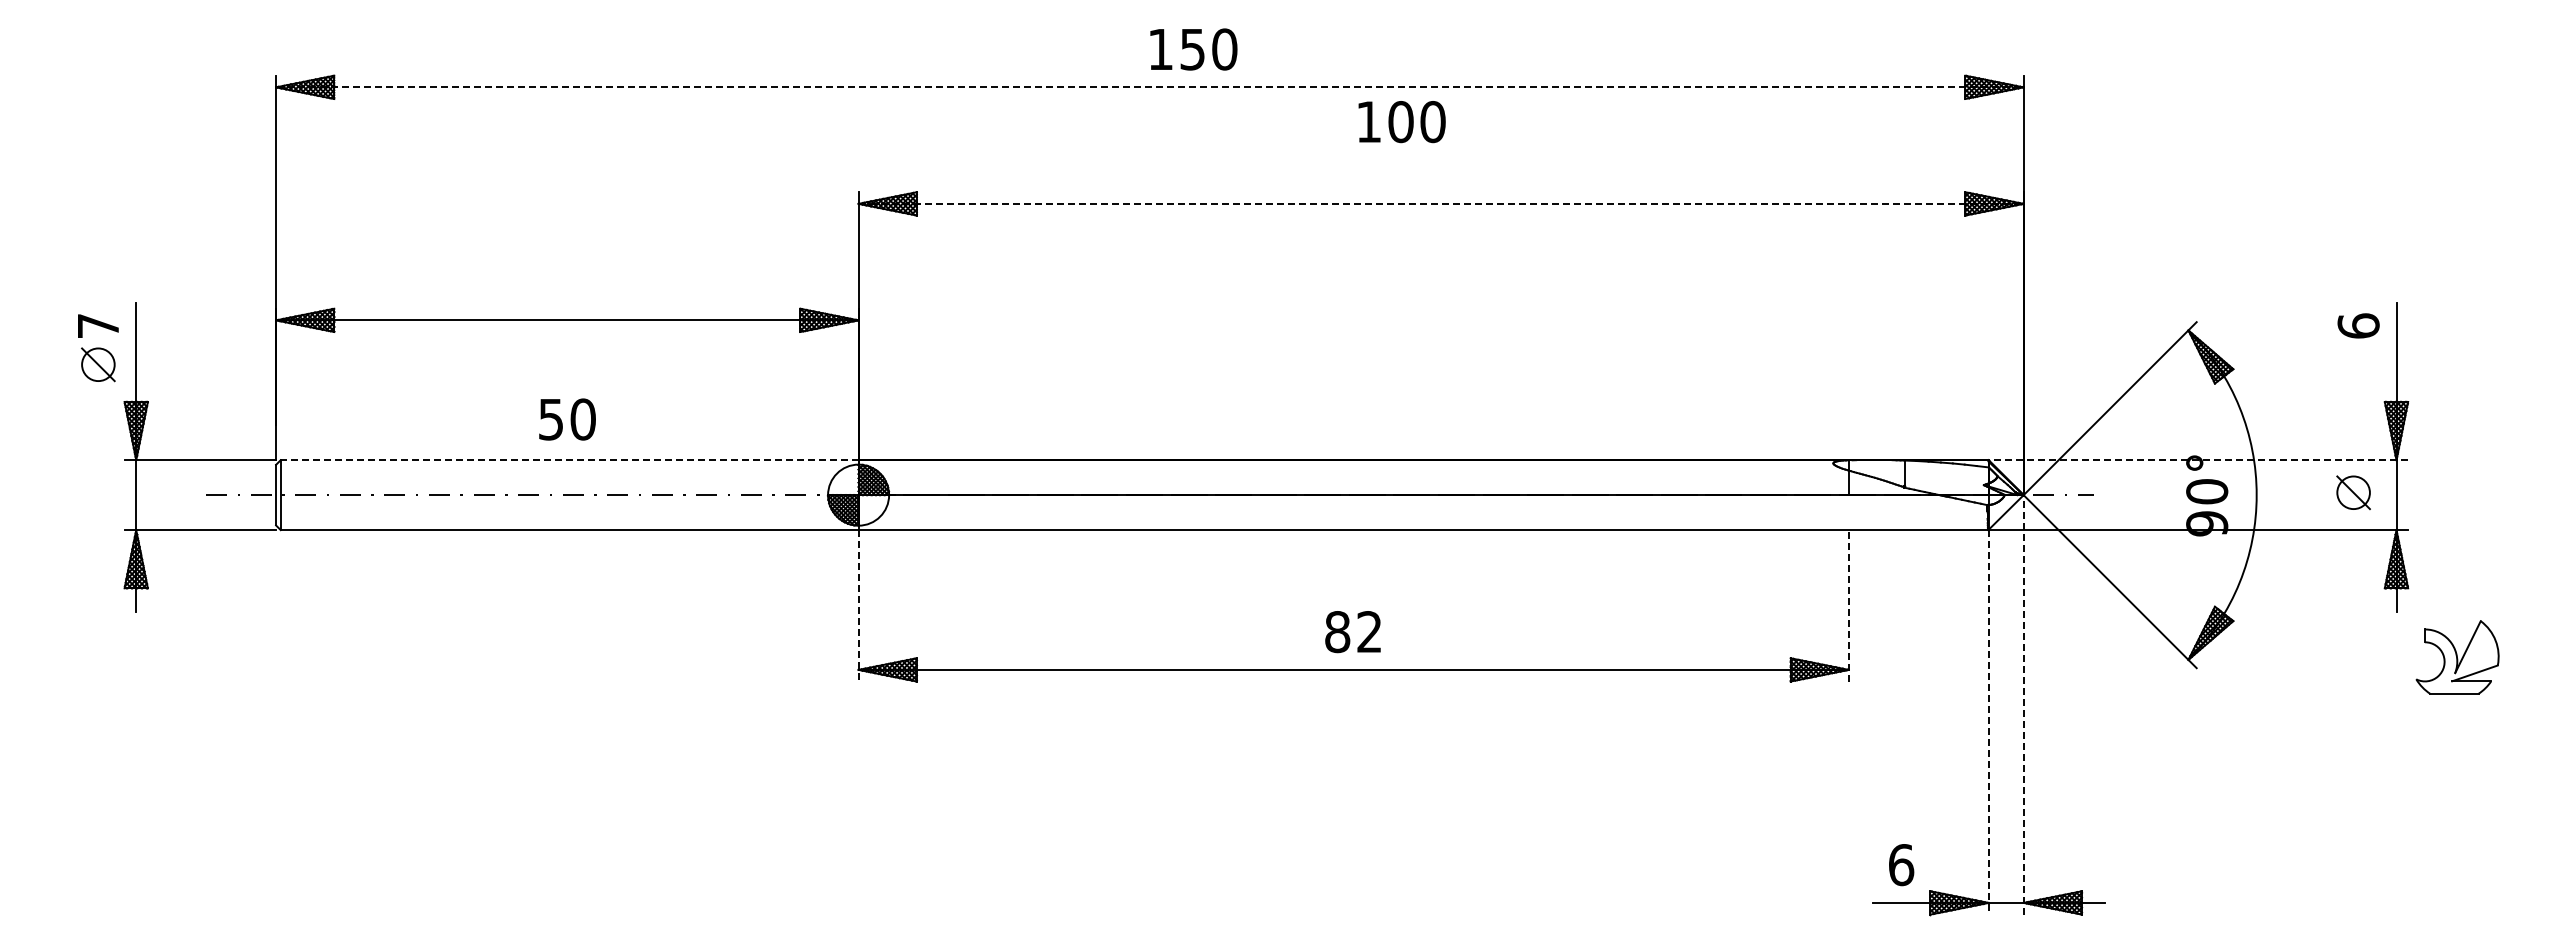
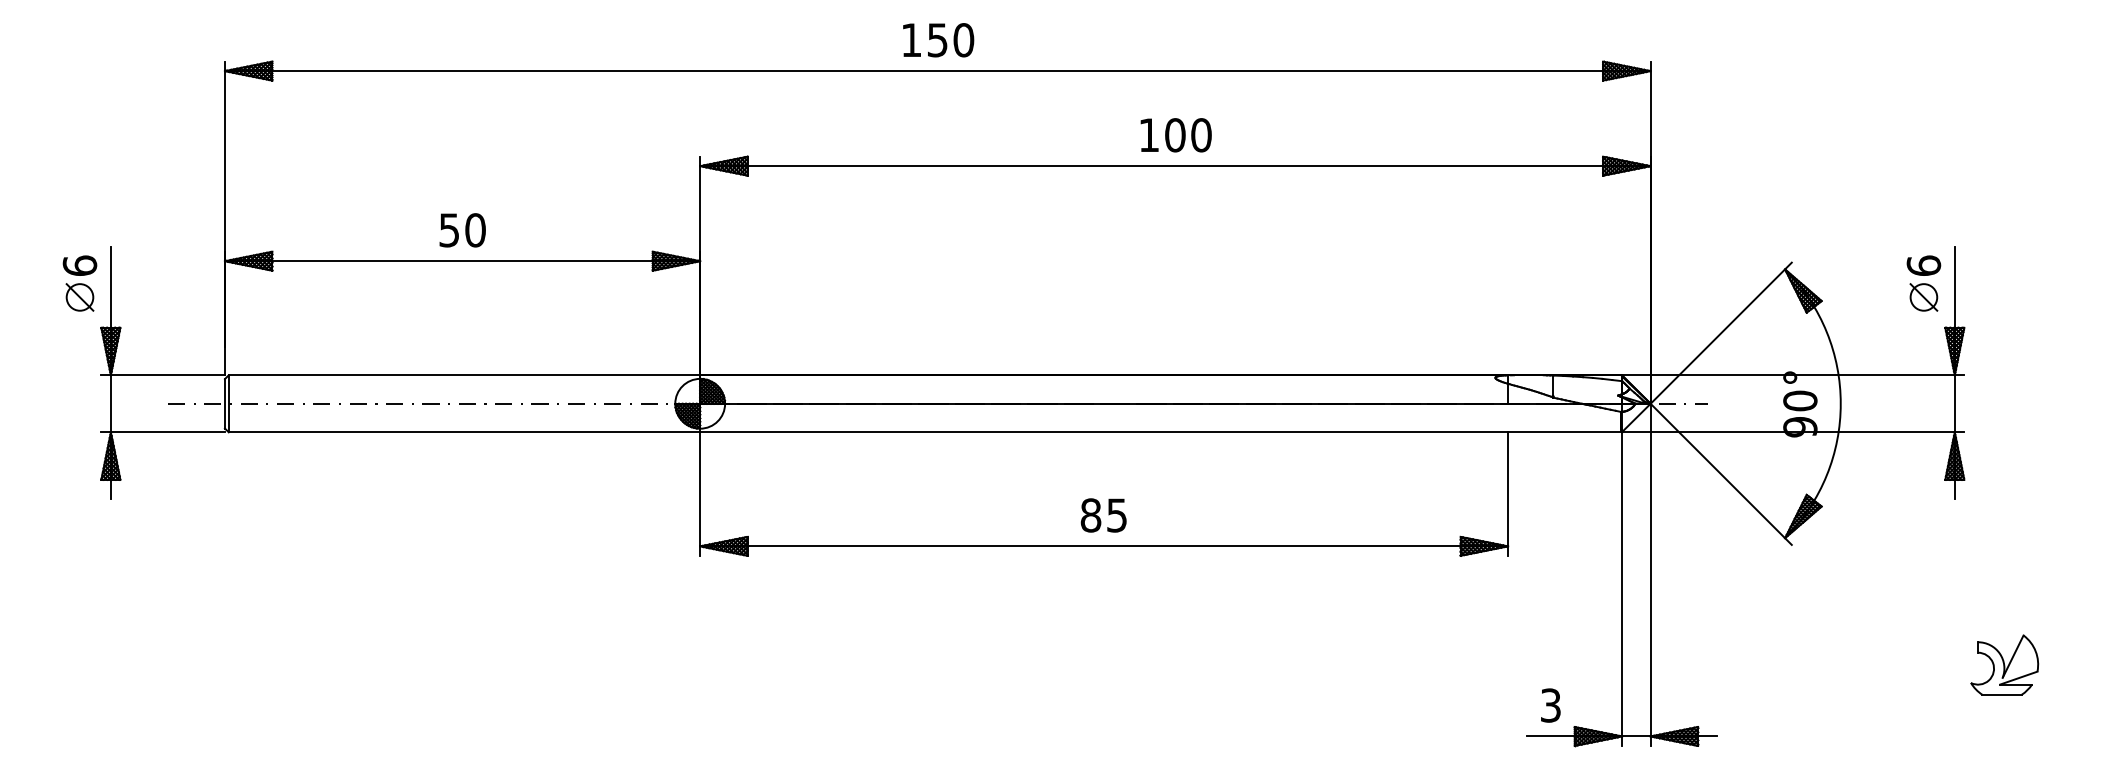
text: (1193, 49) -> (938, 40), moved
line: (1149, 87) -> (937, 71), dashed -> solid
text: (1401, 122) -> (1175, 135), moved
line: (1441, 203) -> (1175, 165), dashed -> solid
text: (98, 325) -> (80, 265), 7 -> 6
text: (567, 419) -> (462, 230), moved
line: (569, 460) -> (464, 375), dashed -> solid
line: (2198, 460) -> (1793, 375), dashed -> solid
part: (2353, 492) -> (1923, 297), moved
line: (858, 605) -> (700, 493), dashed -> solid
line: (1848, 605) -> (1507, 493), dashed -> solid
text: (1369, 632) -> (1116, 515), 82 -> 85
part: (2457, 657) -> (2004, 665), moved
line: (2023, 704) -> (1650, 574), dashed -> solid
line: (1988, 722) -> (1621, 589), dashed -> solid
text: (1901, 865) -> (1550, 705), 6 -> 3

